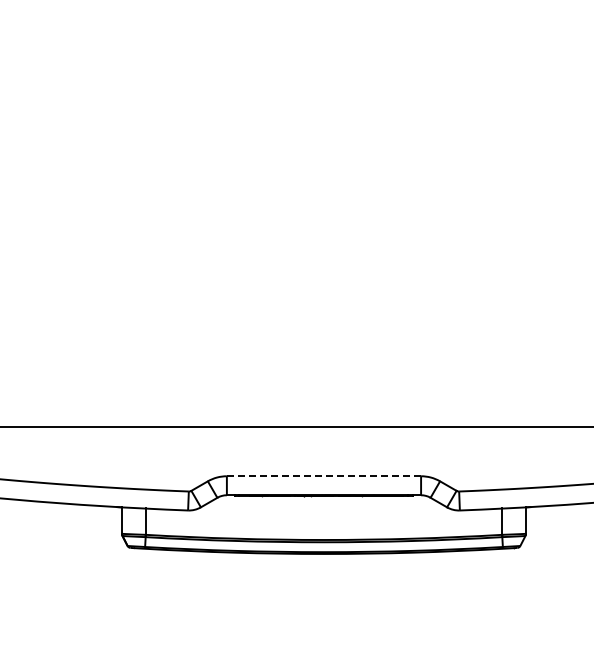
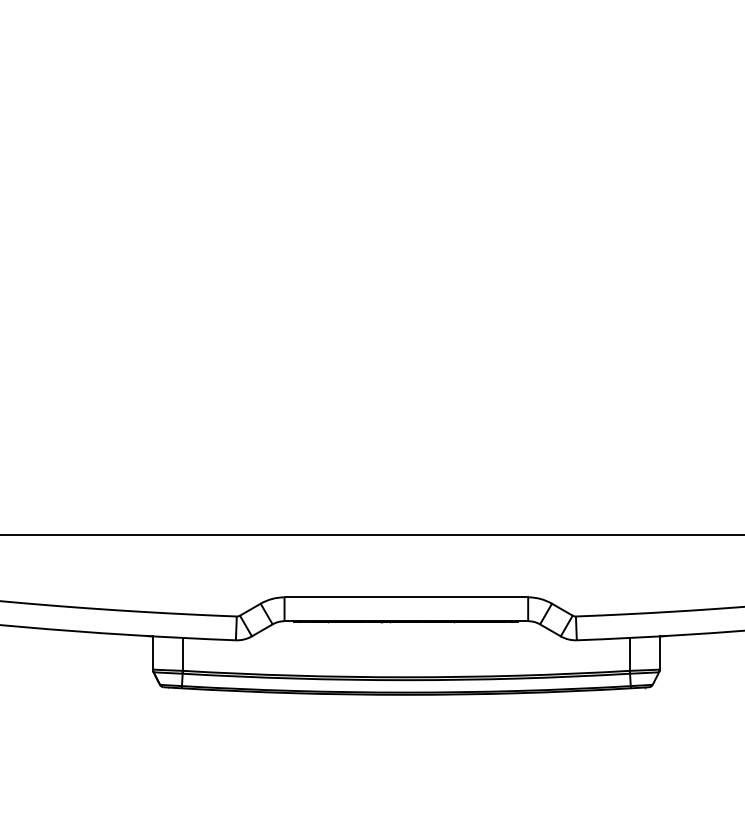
line: (324, 476) -> (406, 597), dashed -> solid

